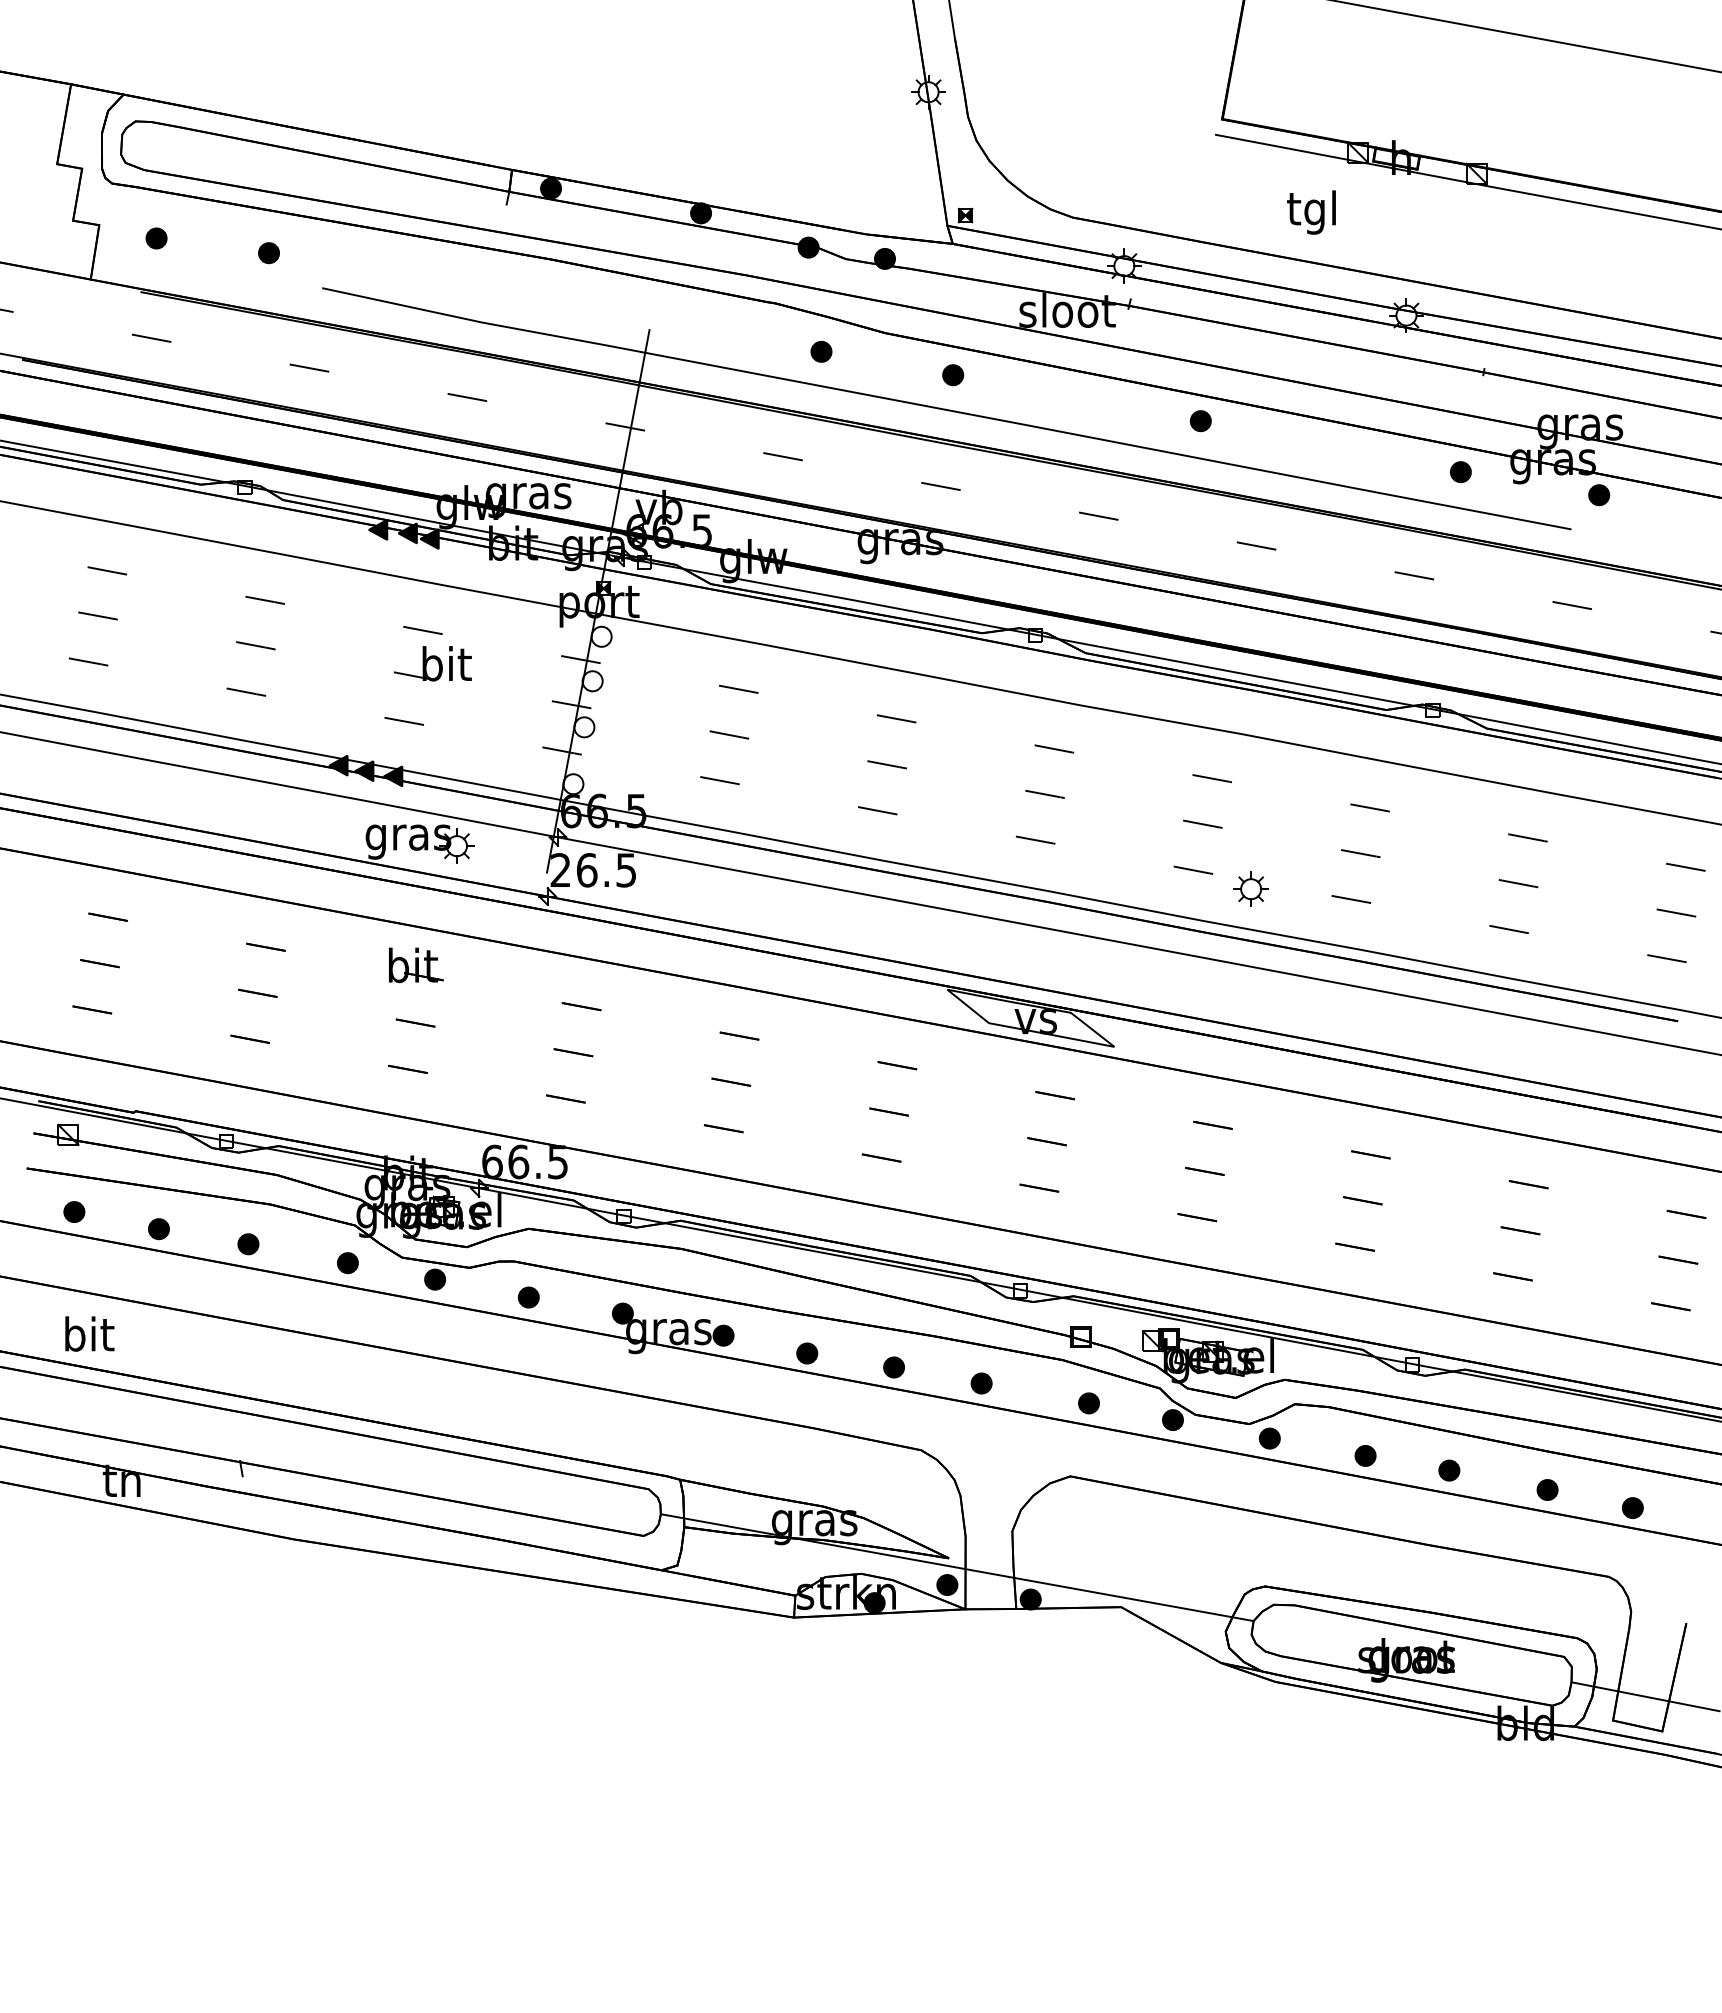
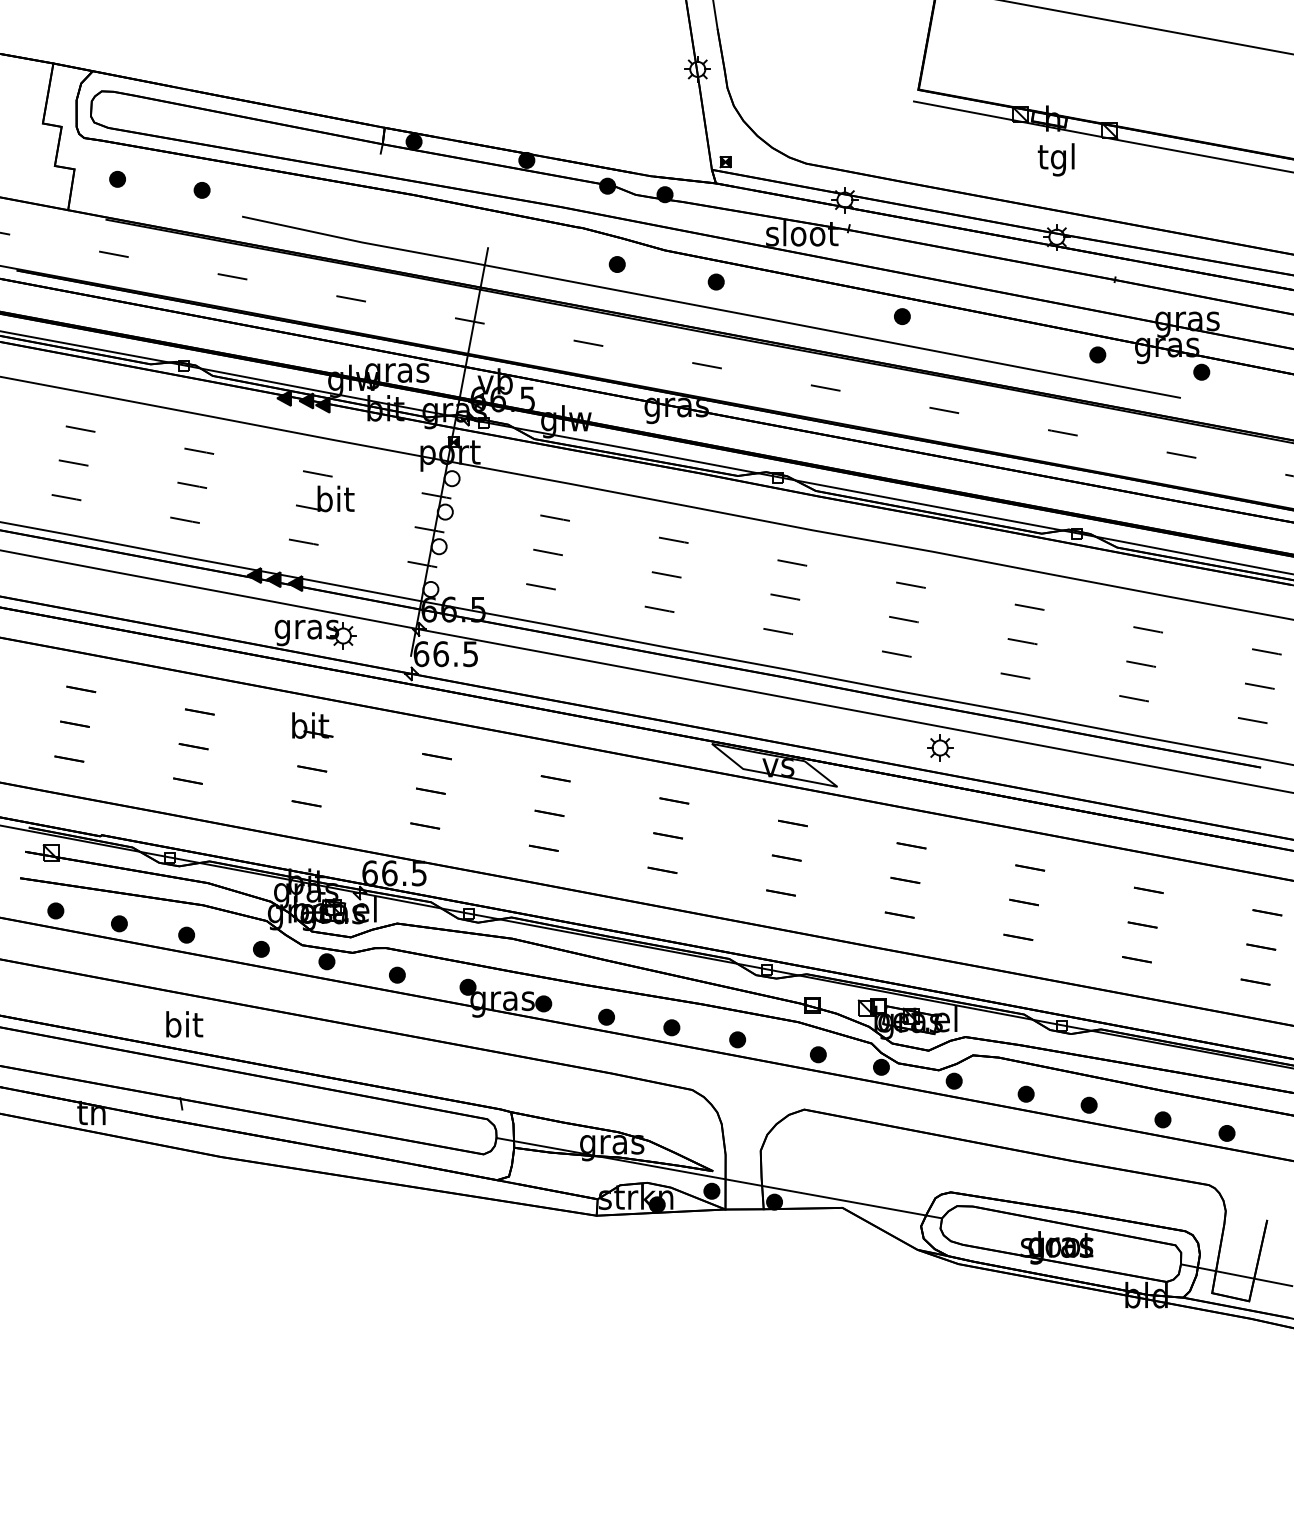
text: (1311, 212) -> (1056, 159), moved
text: (560, 870) -> (421, 654), 26.5 -> 66.5
part: (1250, 888) -> (939, 747), moved
text: (89, 1333) -> (184, 1024), moved

